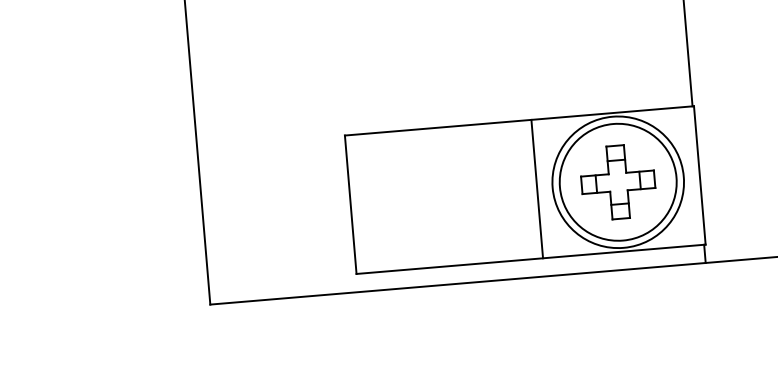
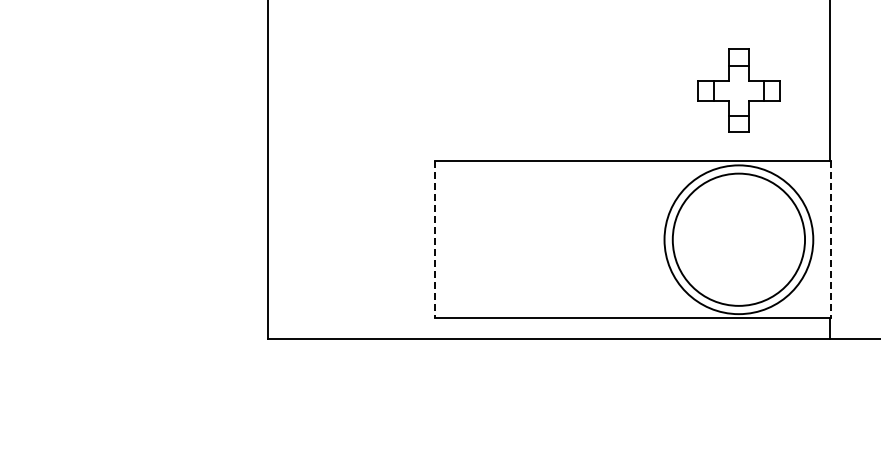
line: (699, 175) -> (831, 239), solid -> dashed
part: (617, 182) -> (738, 90), moved
line: (537, 188) -> (647, 239), removed
line: (350, 204) -> (435, 239), solid -> dashed

